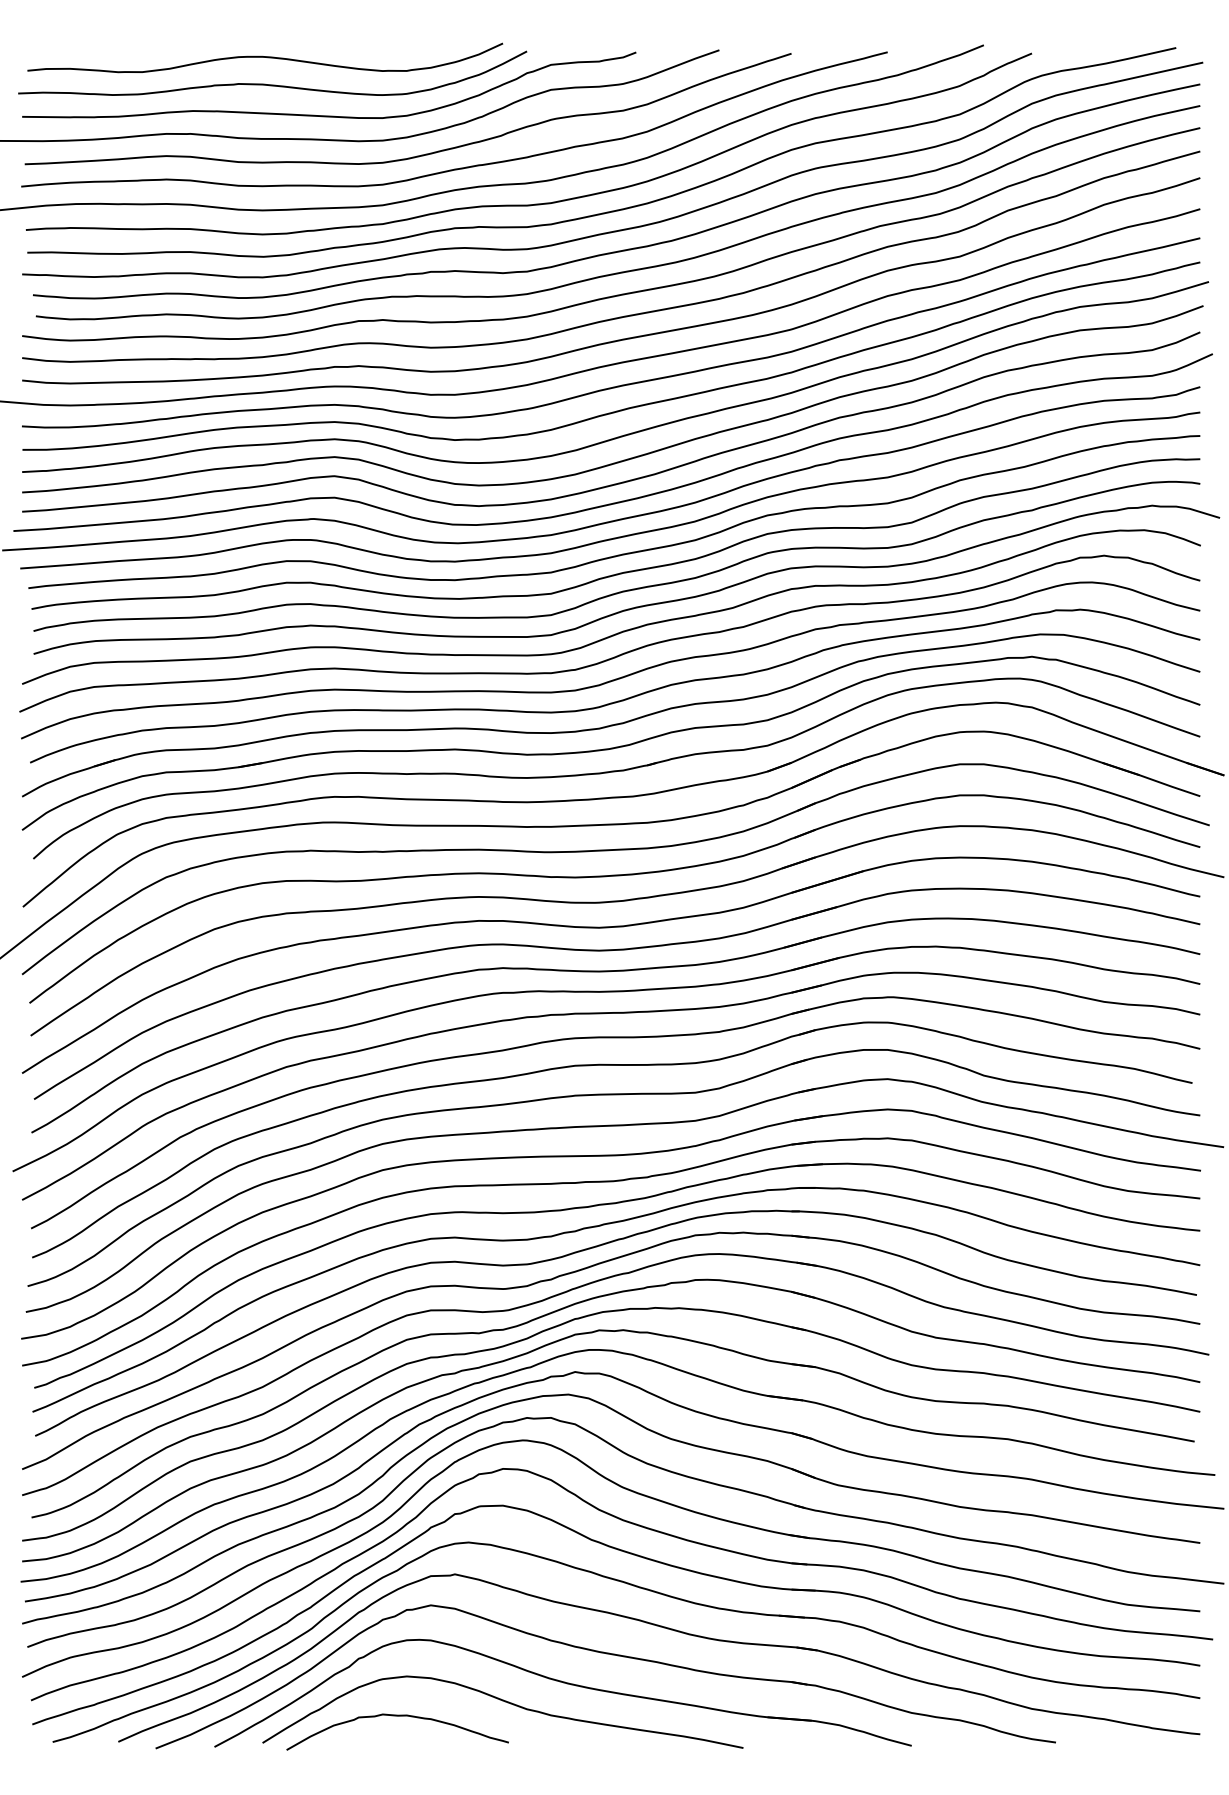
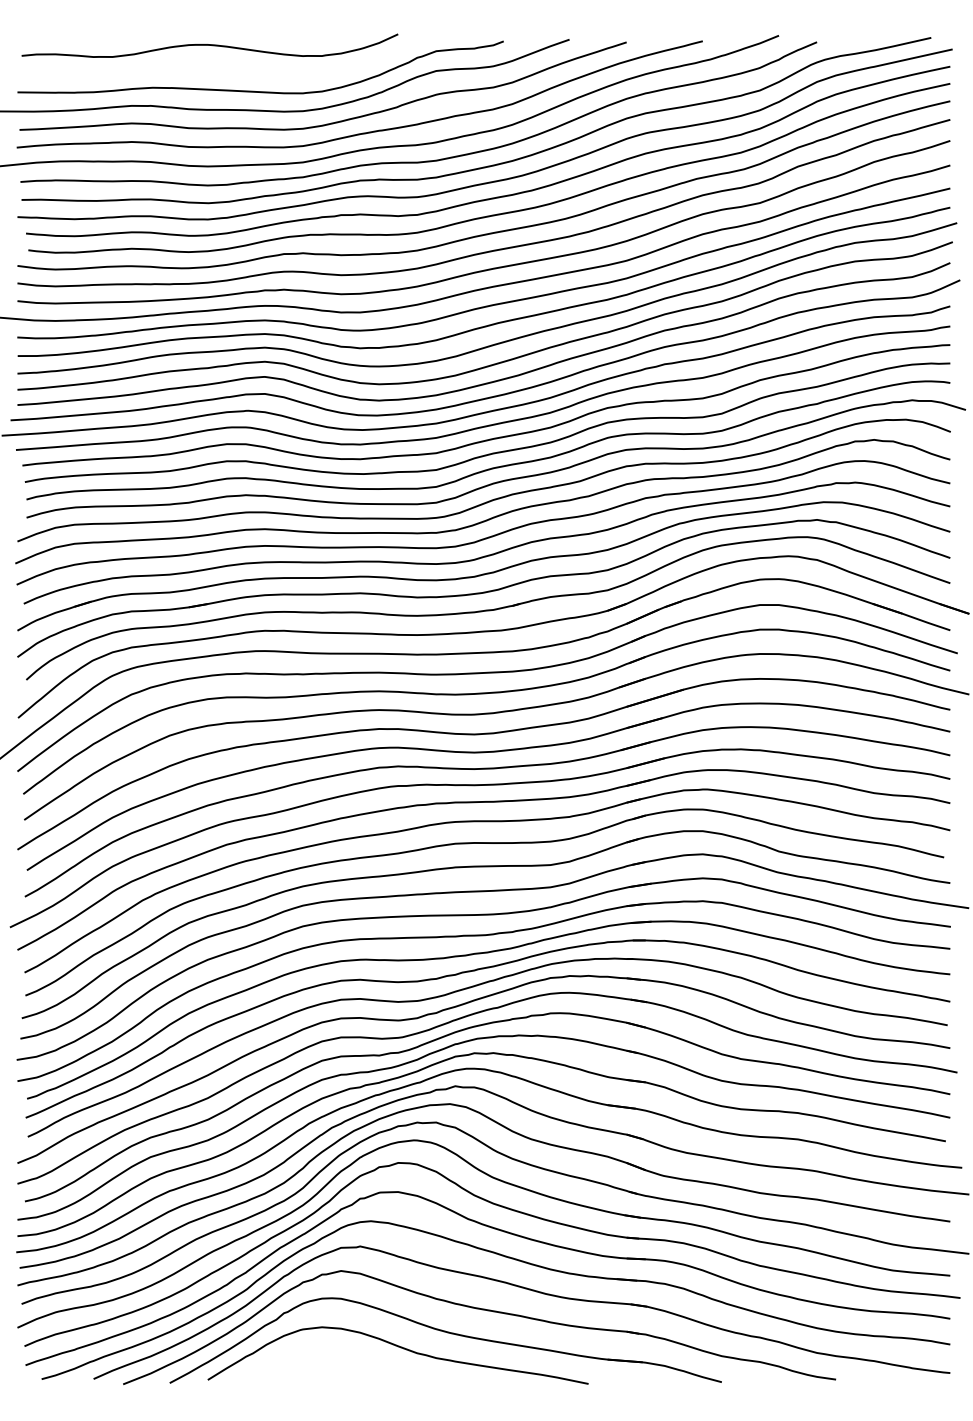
curve: (272, 84) -> (215, 66), removed
curve: (397, 1716) -> (314, 1358), removed

